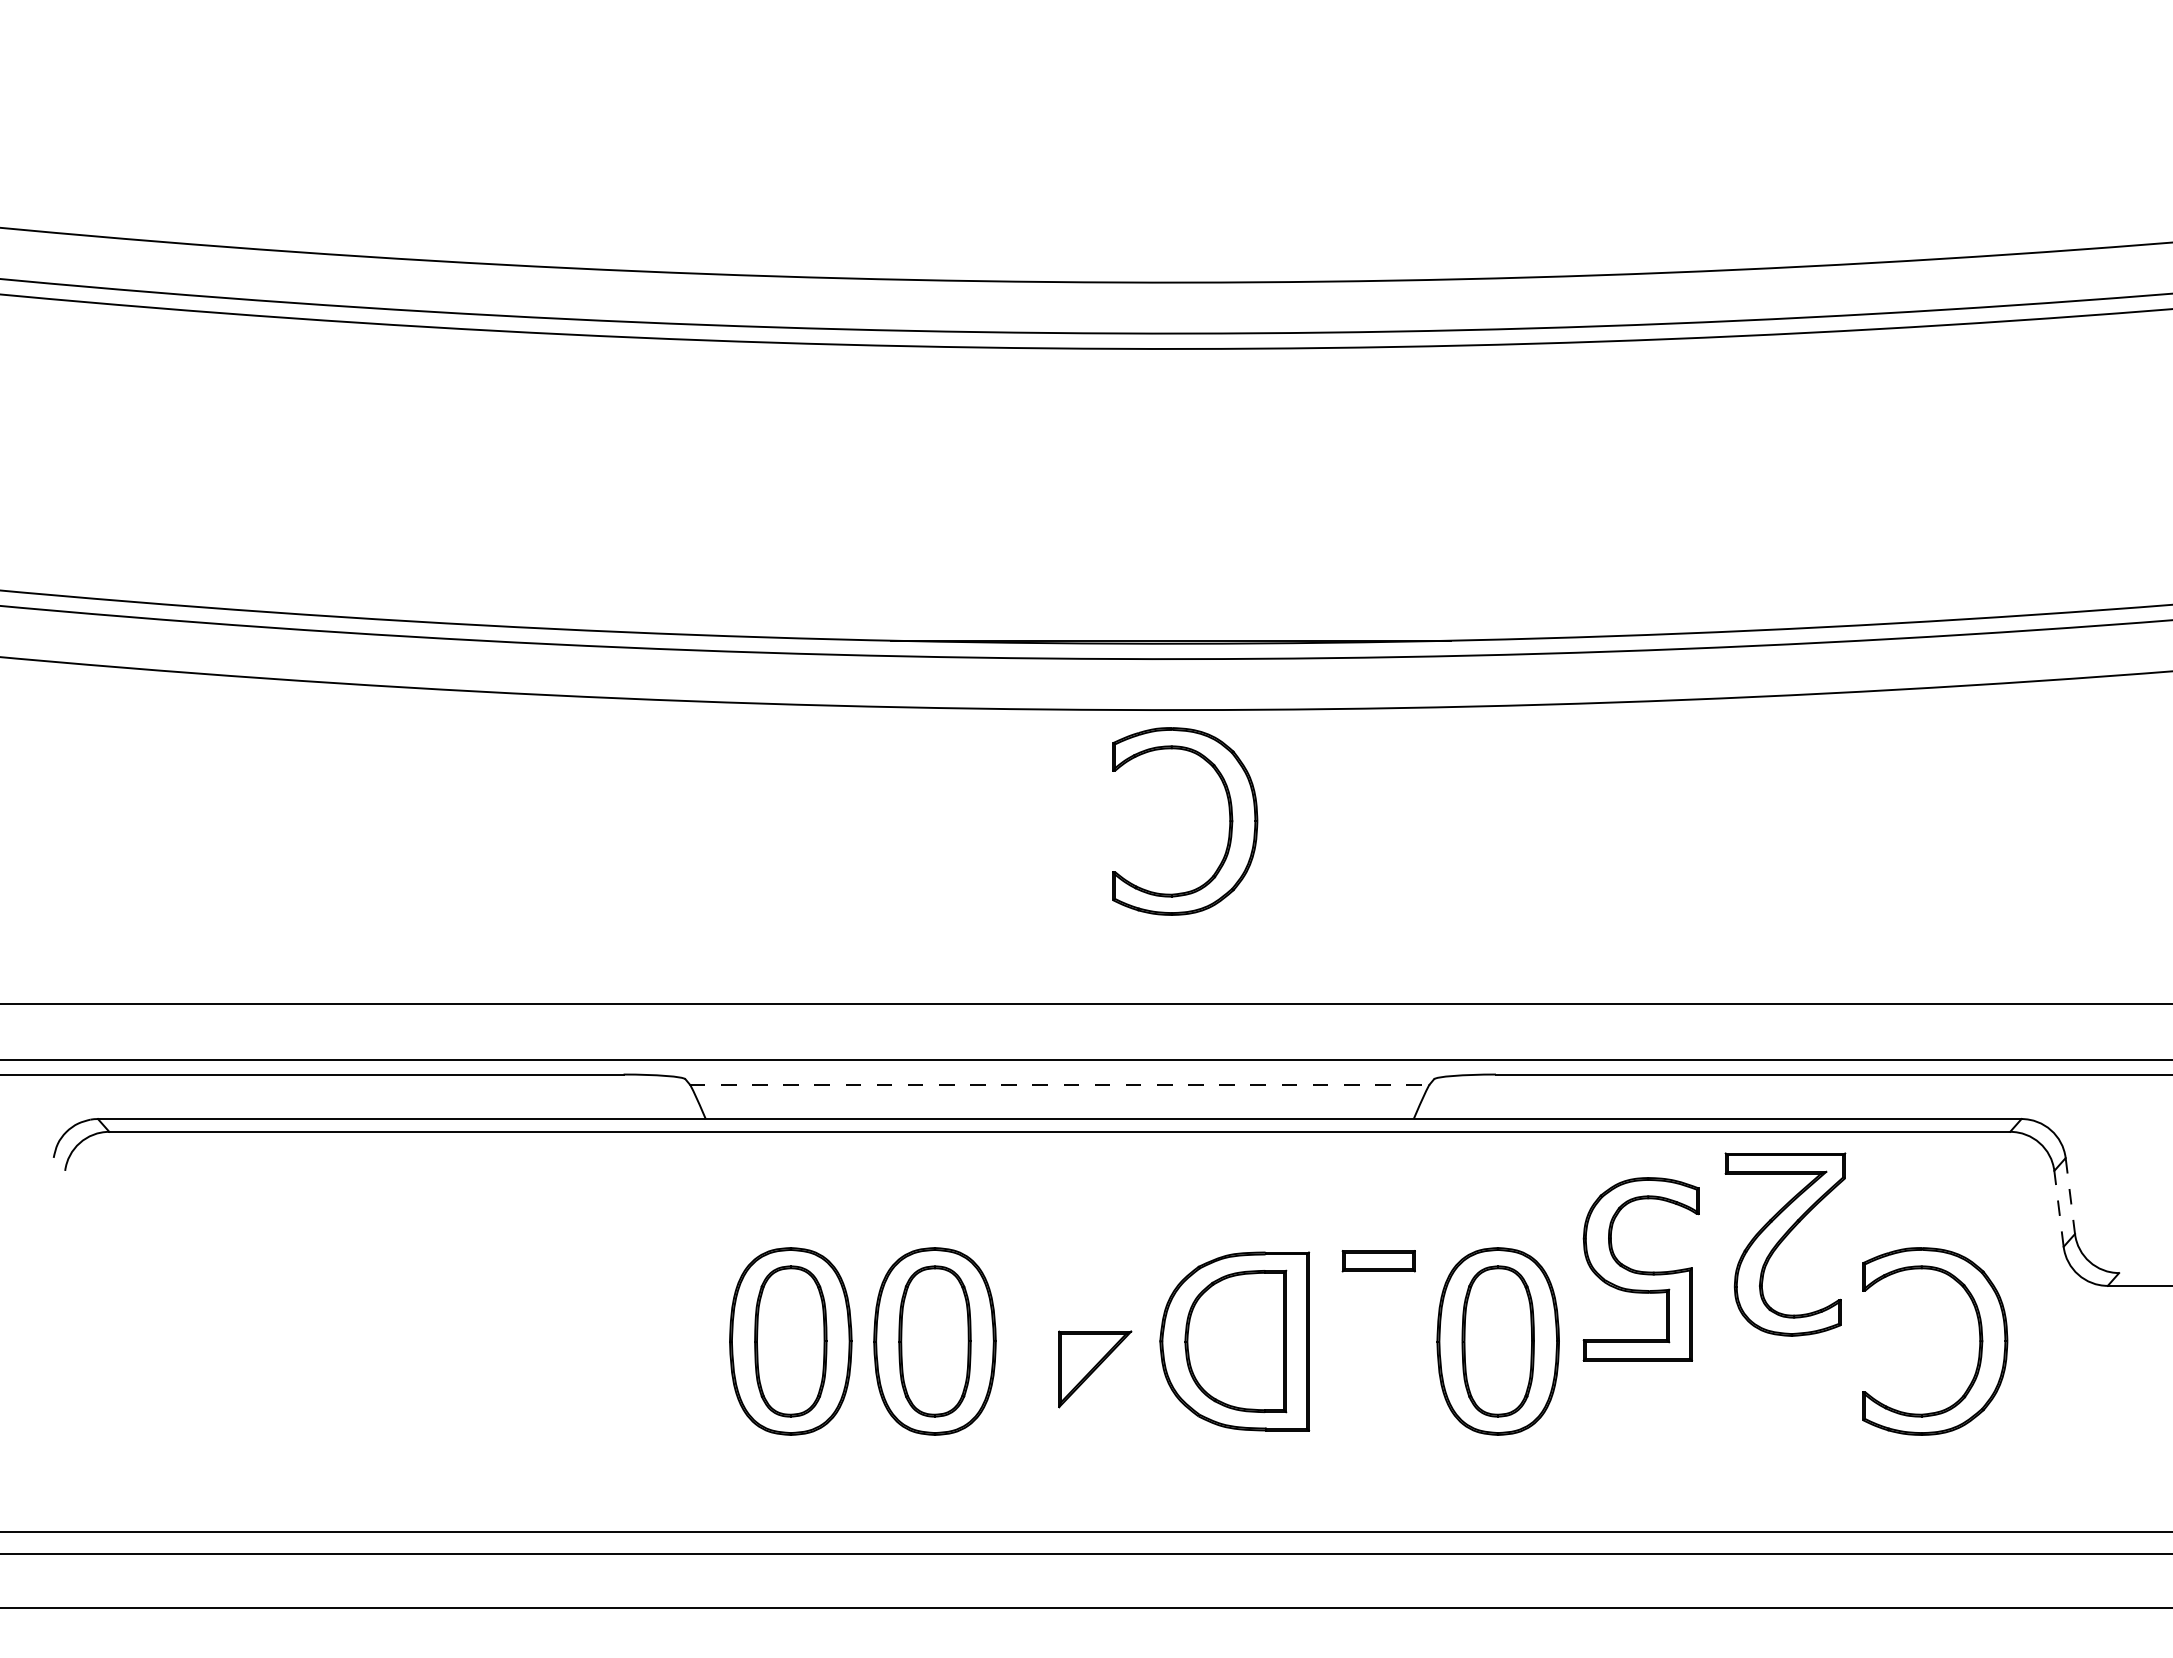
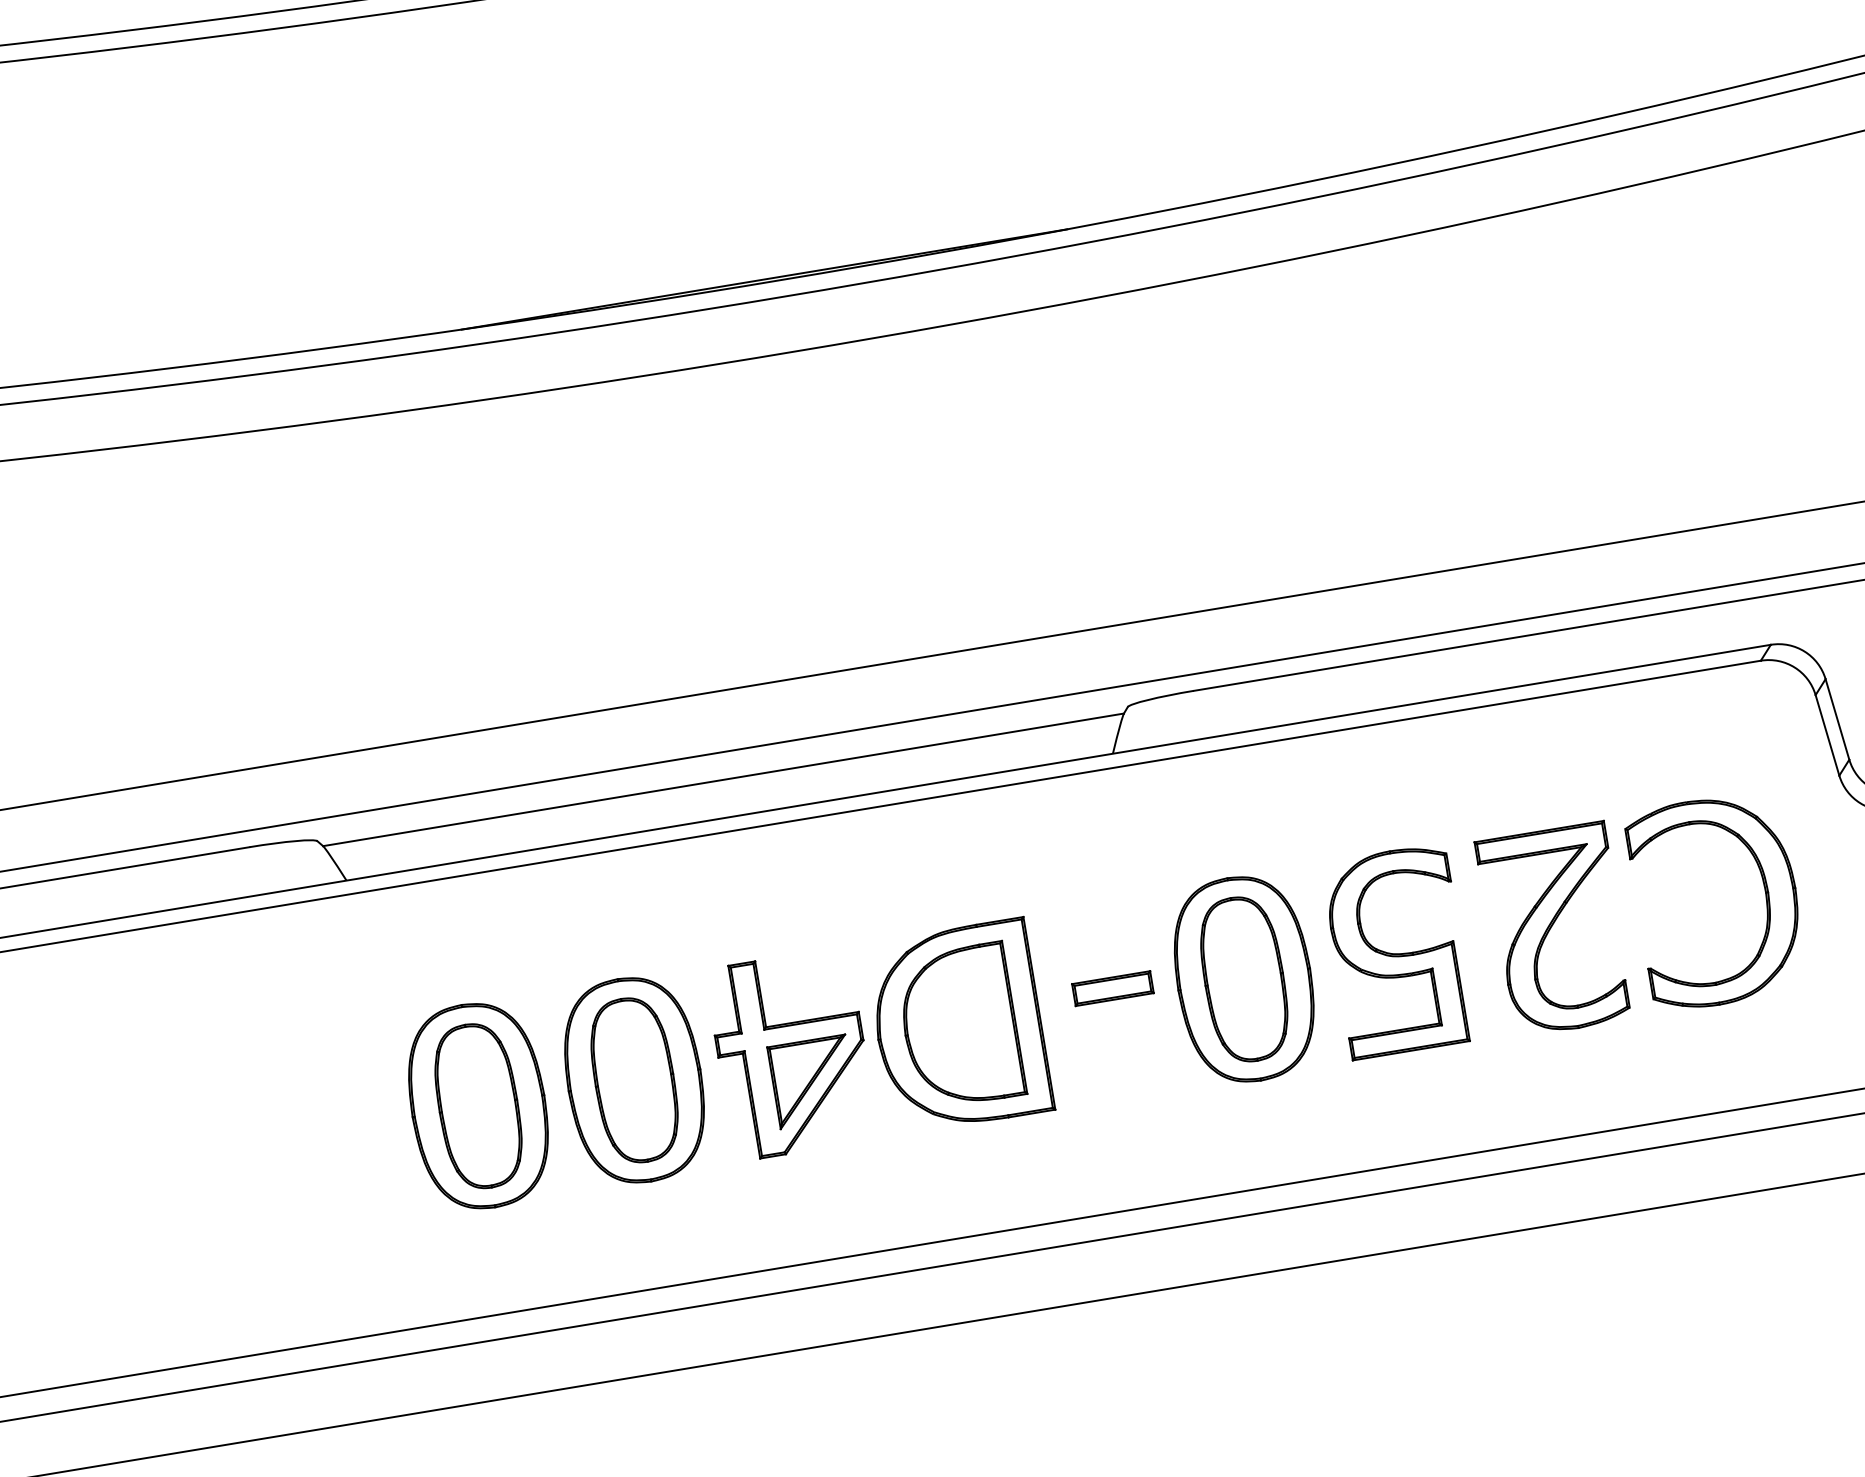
part: (1228, 830) -> (860, 474), removed
line: (1059, 1084) -> (723, 779), dashed -> solid
line: (2070, 1196) -> (1837, 719), dashed -> solid
line: (2058, 1208) -> (1826, 735), dashed -> solid
part: (1785, 1244) -> (1555, 930), moved
part: (1378, 1261) -> (1112, 988), moved
part: (1640, 1269) -> (1397, 951), moved
part: (1079, 1341) -> (790, 1054), added

